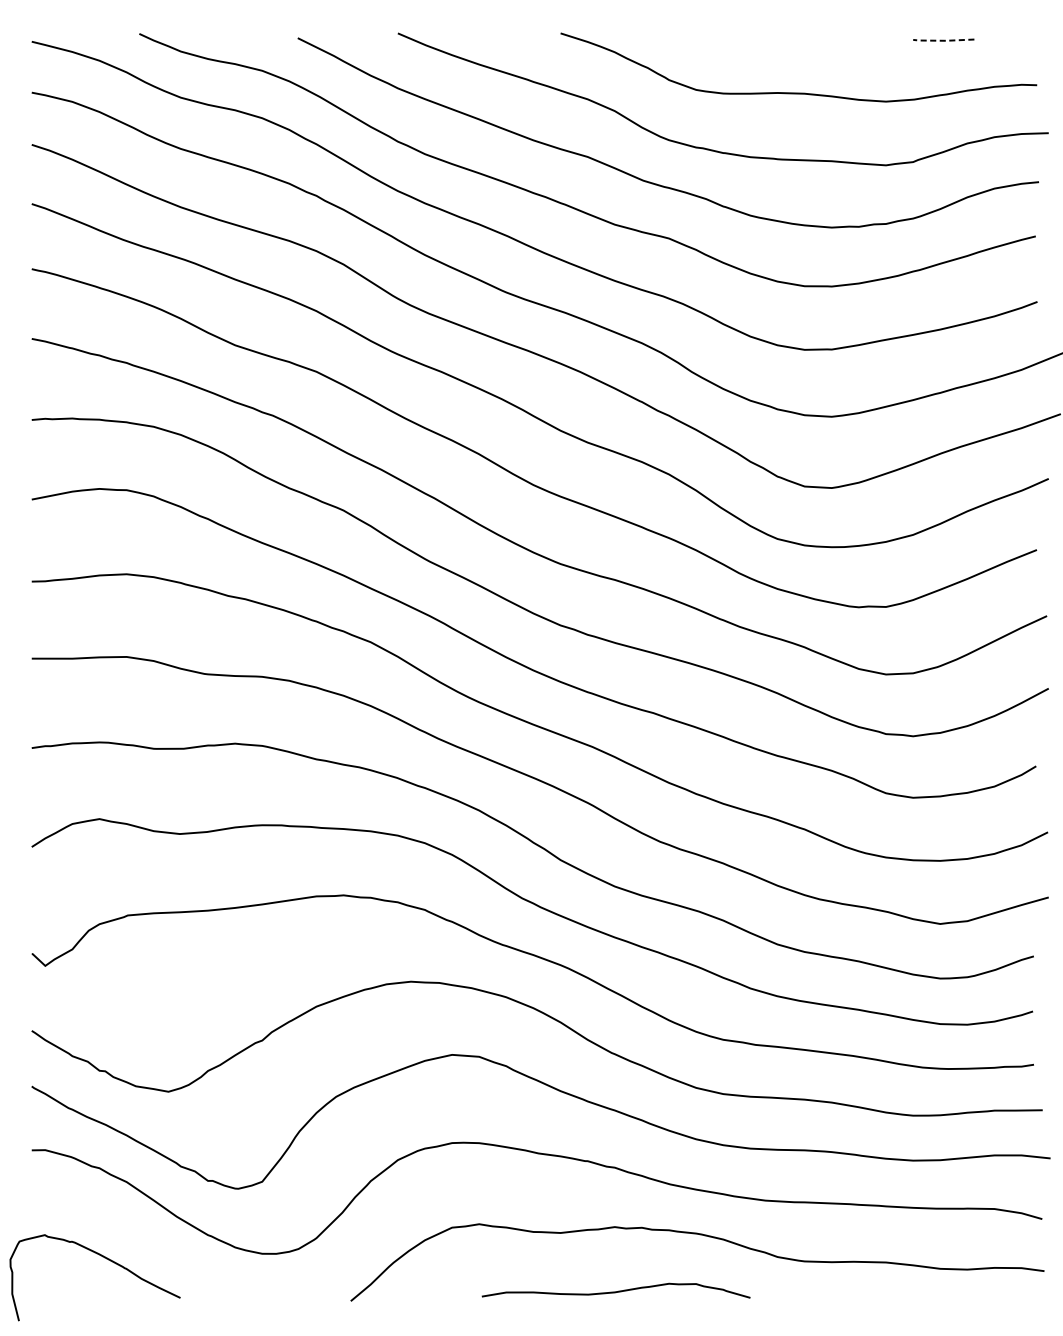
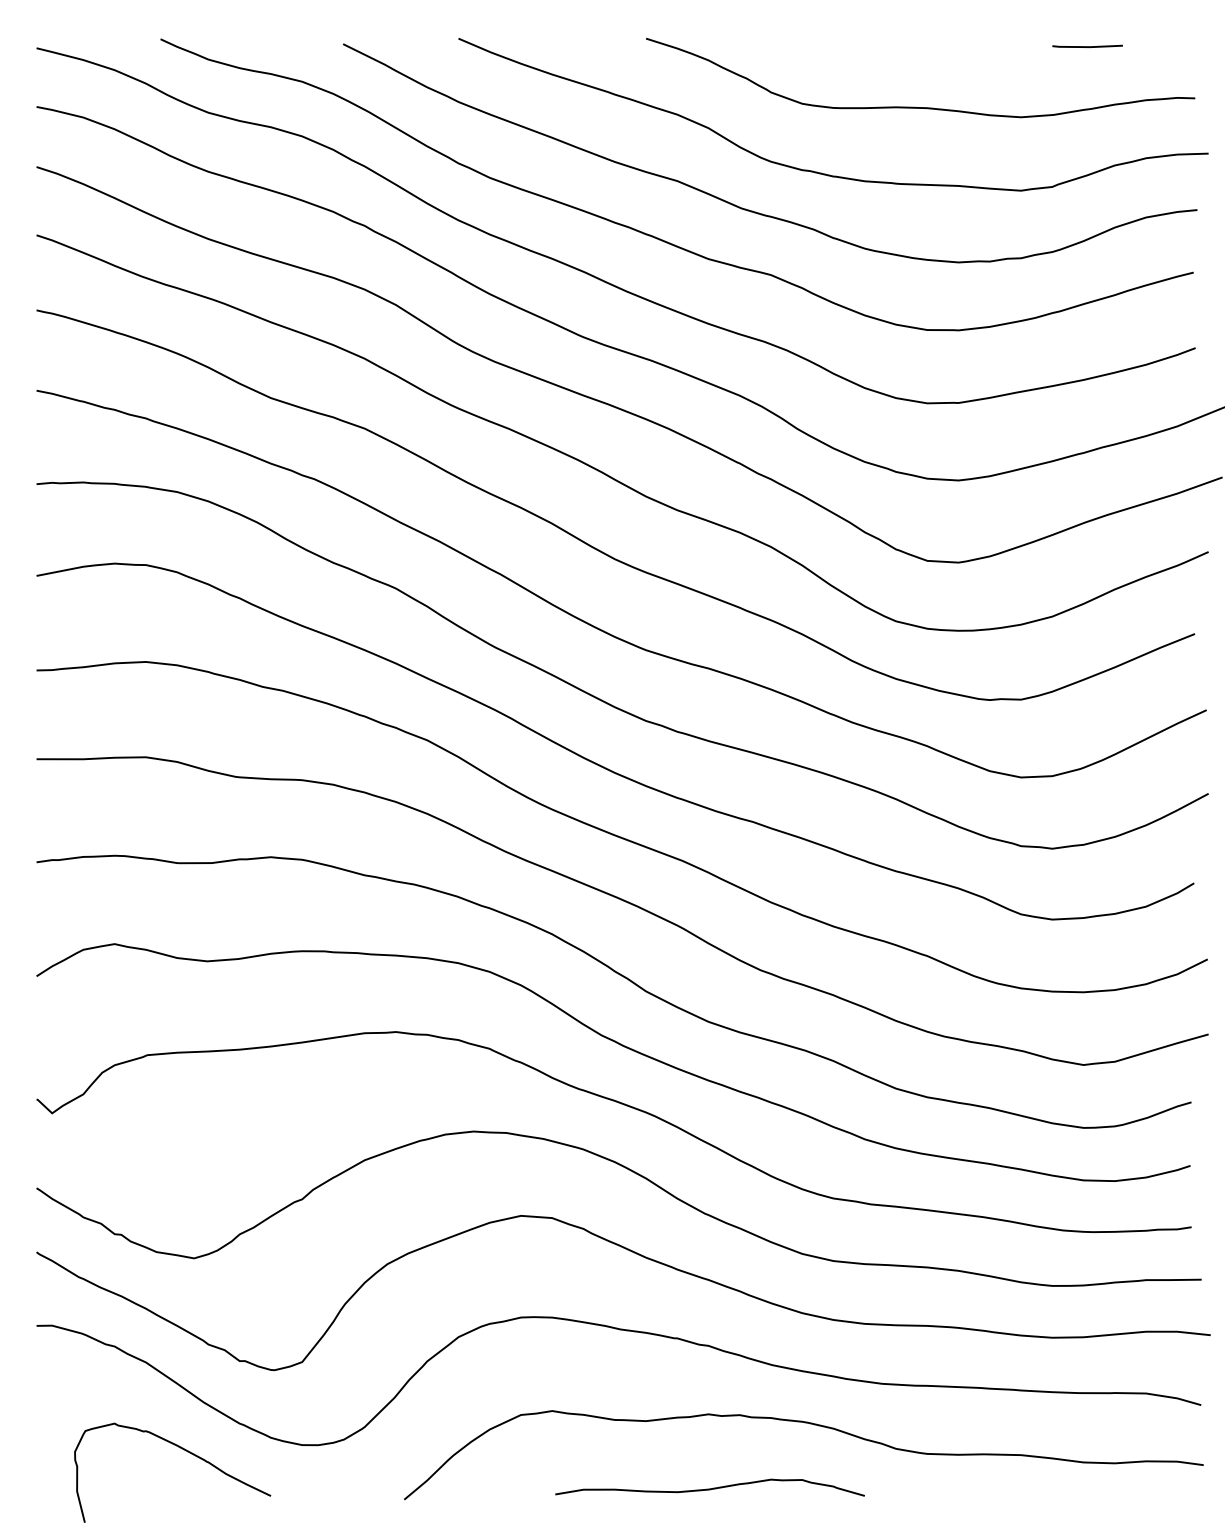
line: (943, 41) -> (1087, 47), dashed -> solid
curve: (106, 1259) -> (185, 1451), moved

